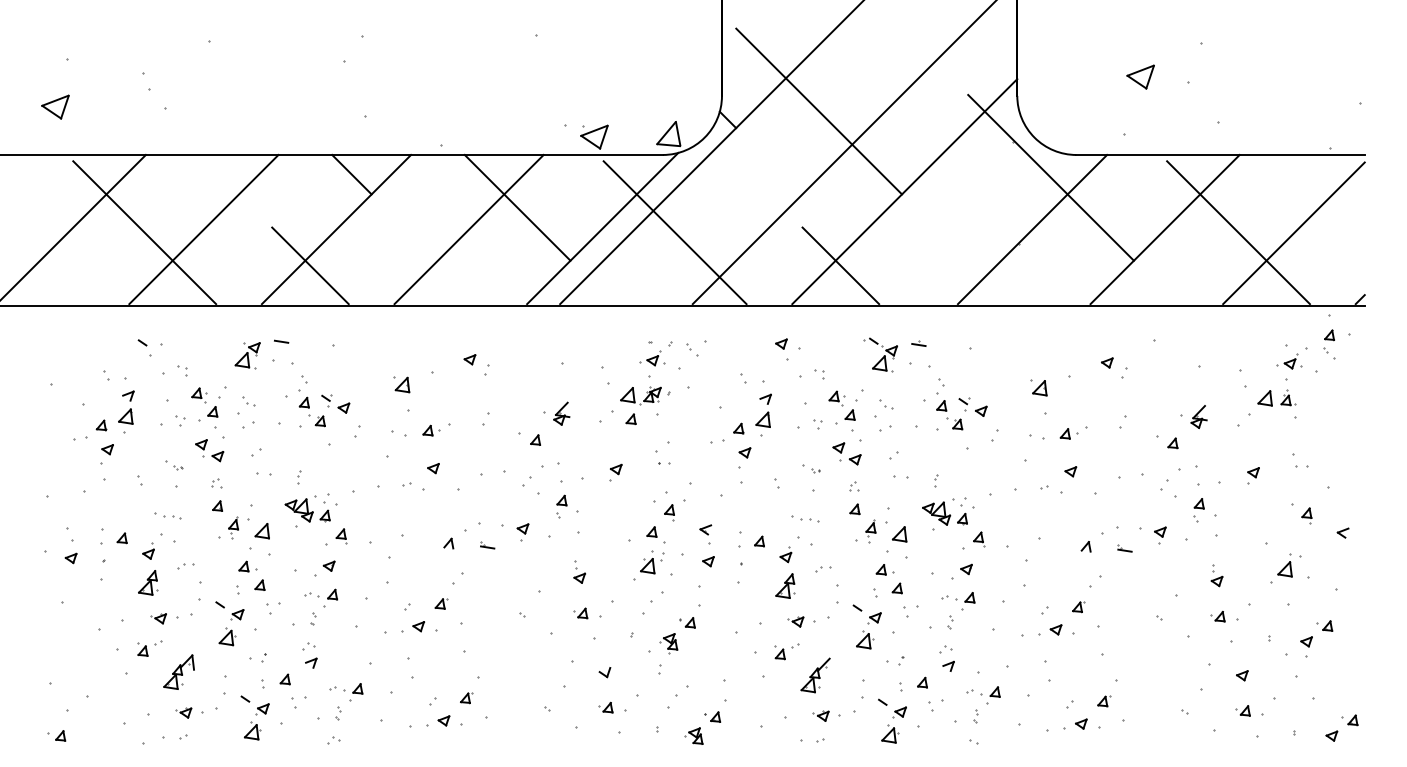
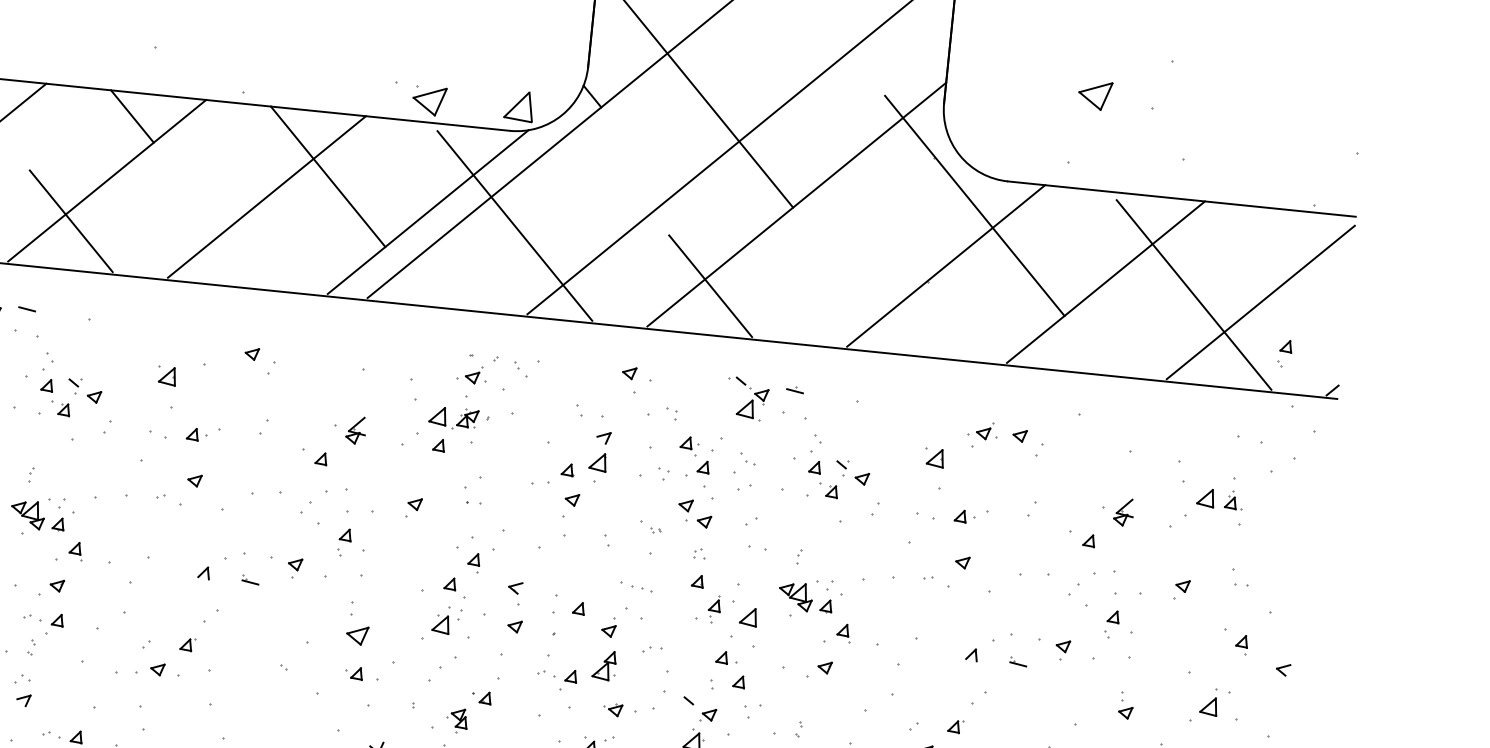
part: (1328, 341) -> (1284, 353), moved
part: (1289, 361) -> (982, 430), moved
part: (579, 571) -> (358, 622), size x1.6
part: (958, 601) -> (557, 679), moved

